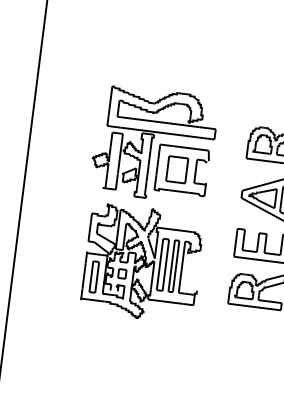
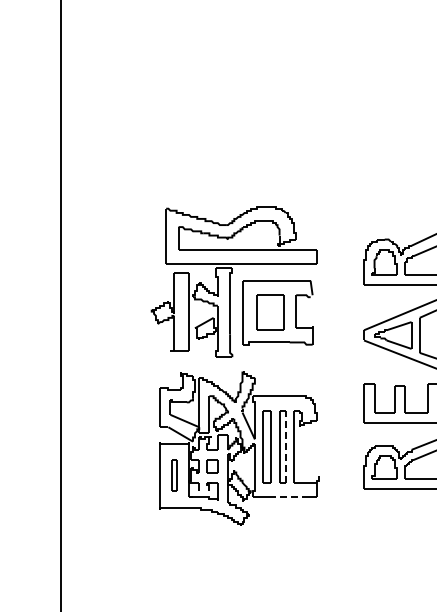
line: (175, 266) -> (285, 446), solid -> dashed
part: (94, 277) -> (174, 475), size x0.7
line: (172, 302) -> (286, 497), solid -> dashed

